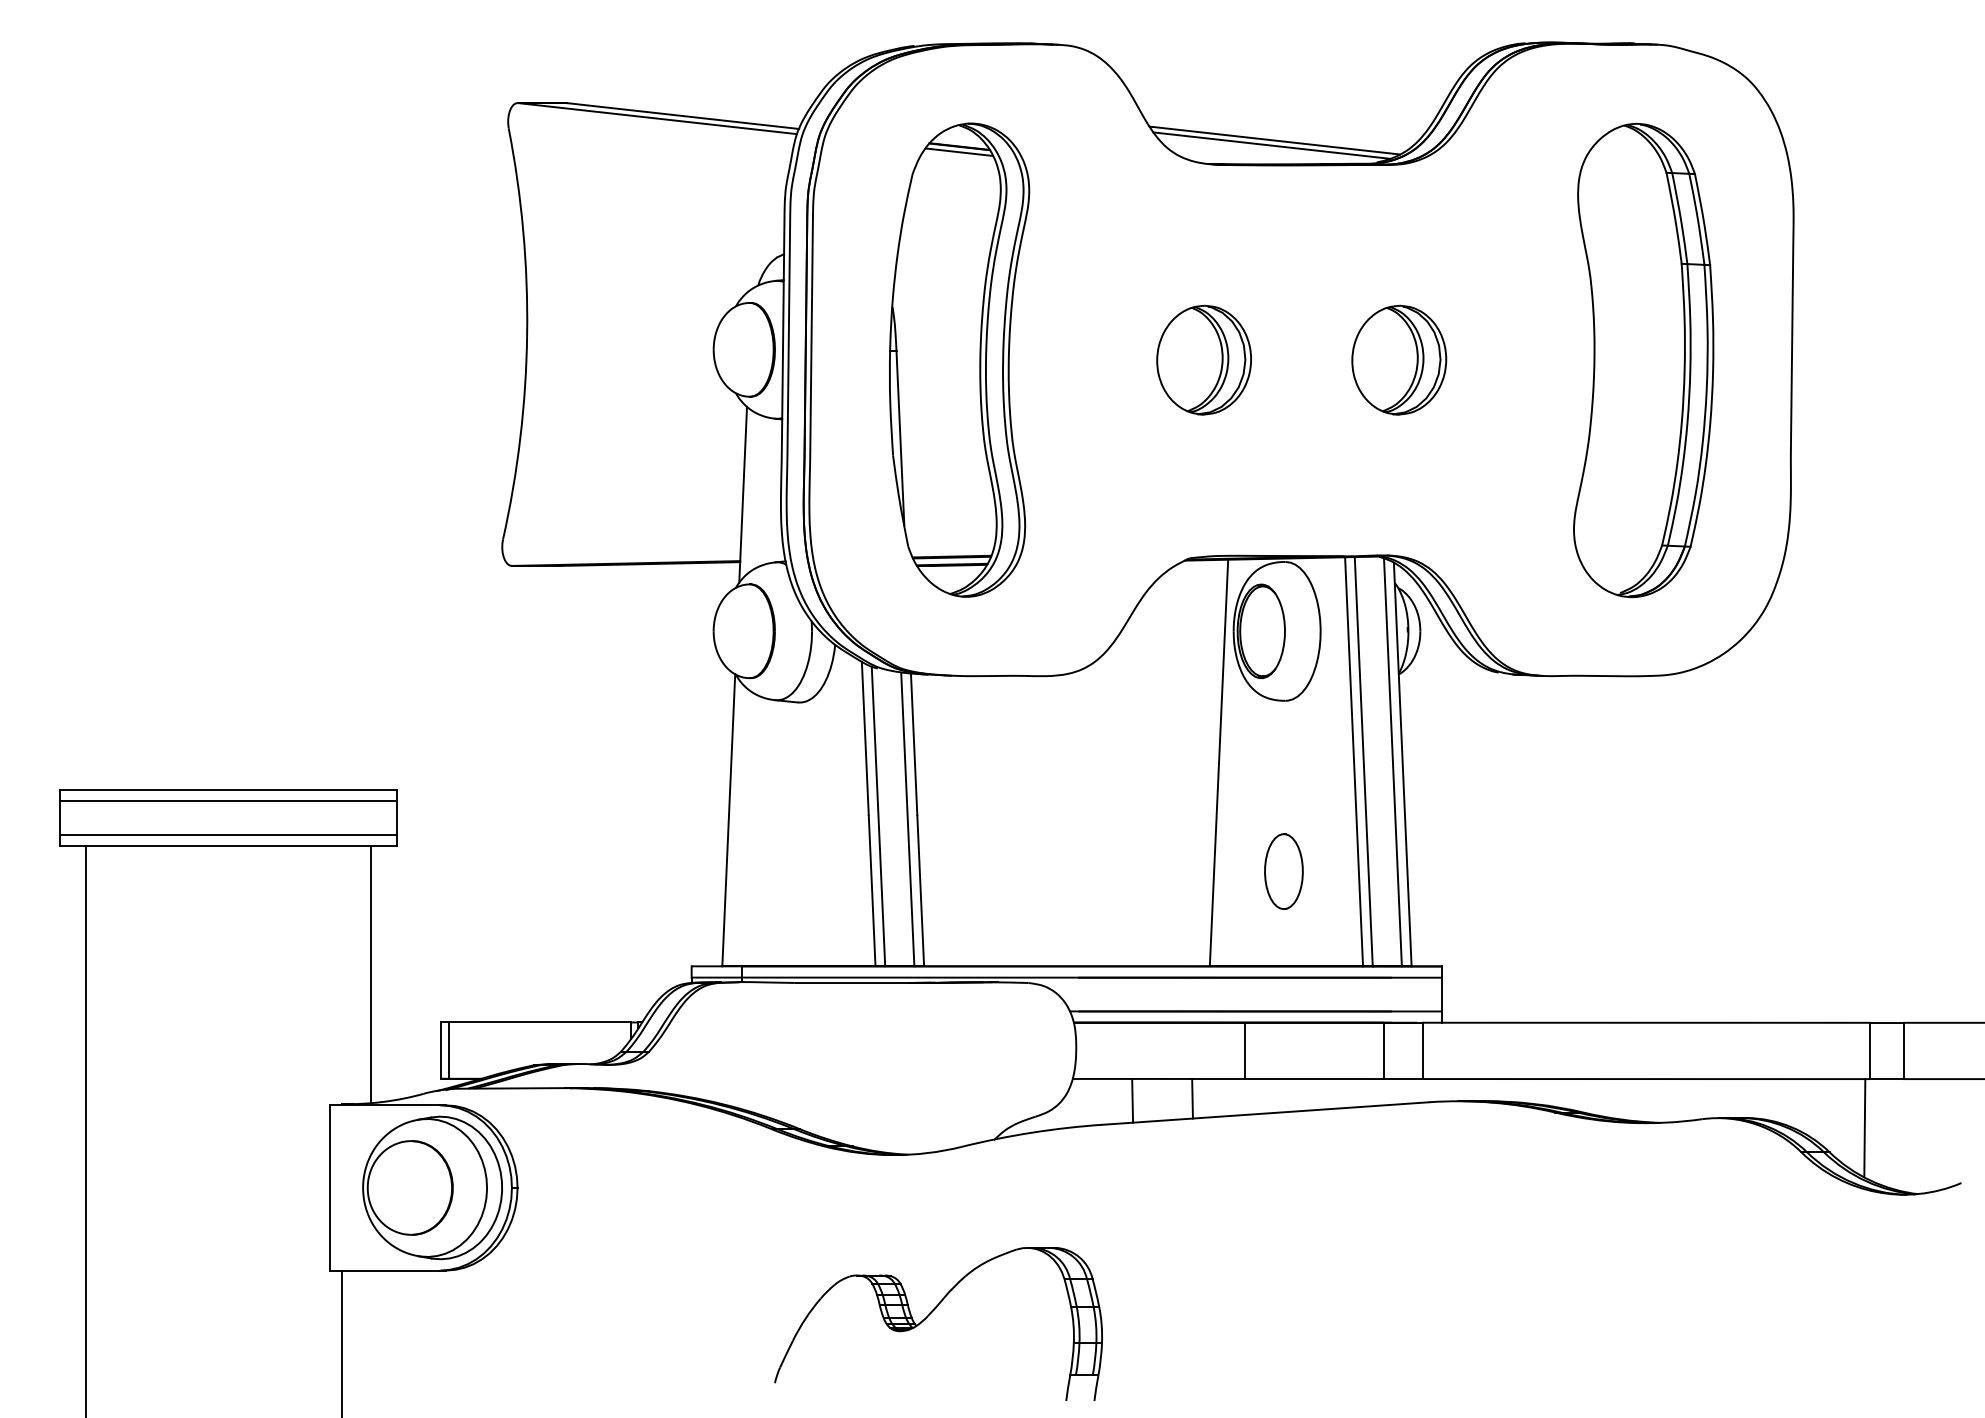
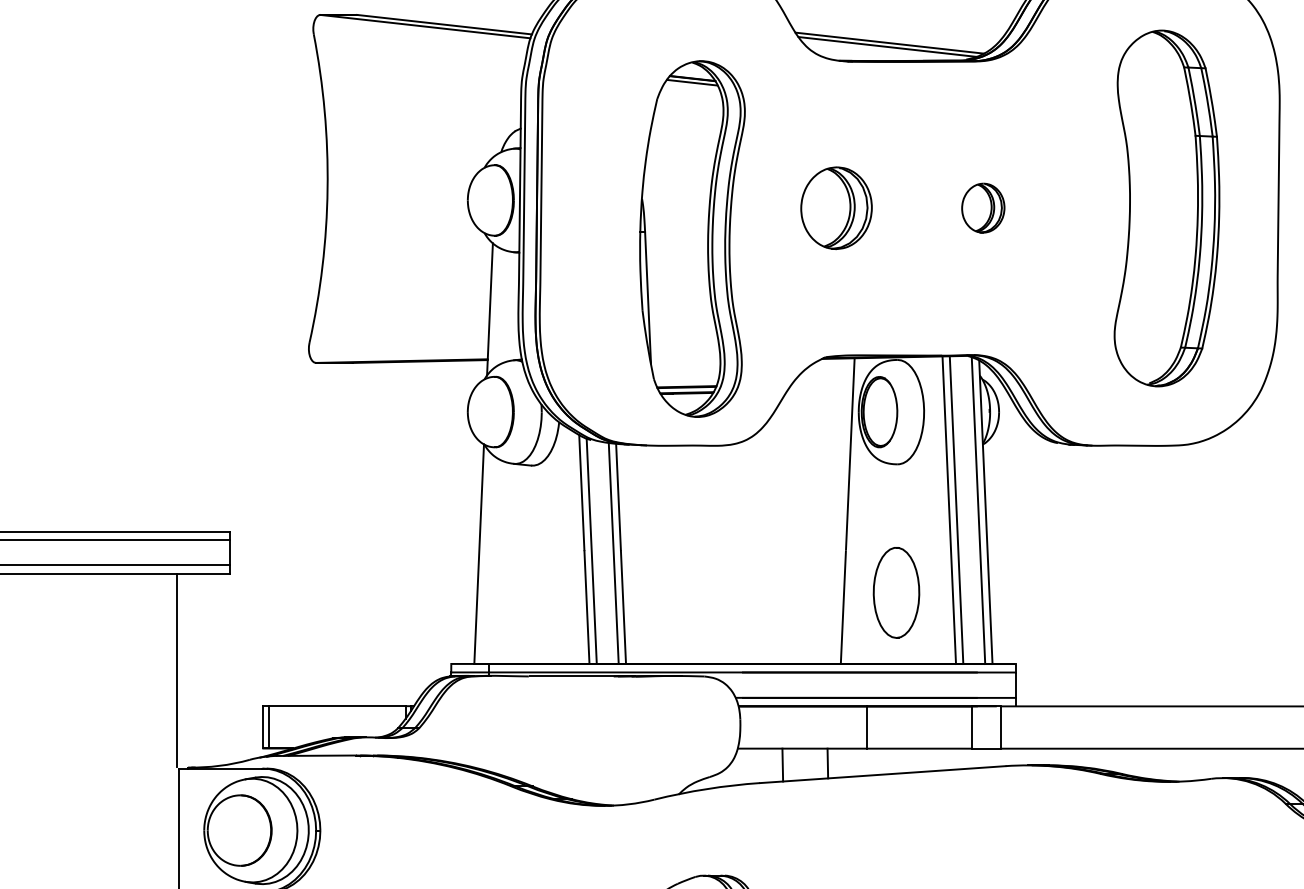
part: (959, 359) -> (692, 238), moved
part: (1399, 359) -> (983, 207), size x0.6
part: (1283, 871) -> (896, 592), size x1.6
line: (371, 974) -> (177, 670), moved

